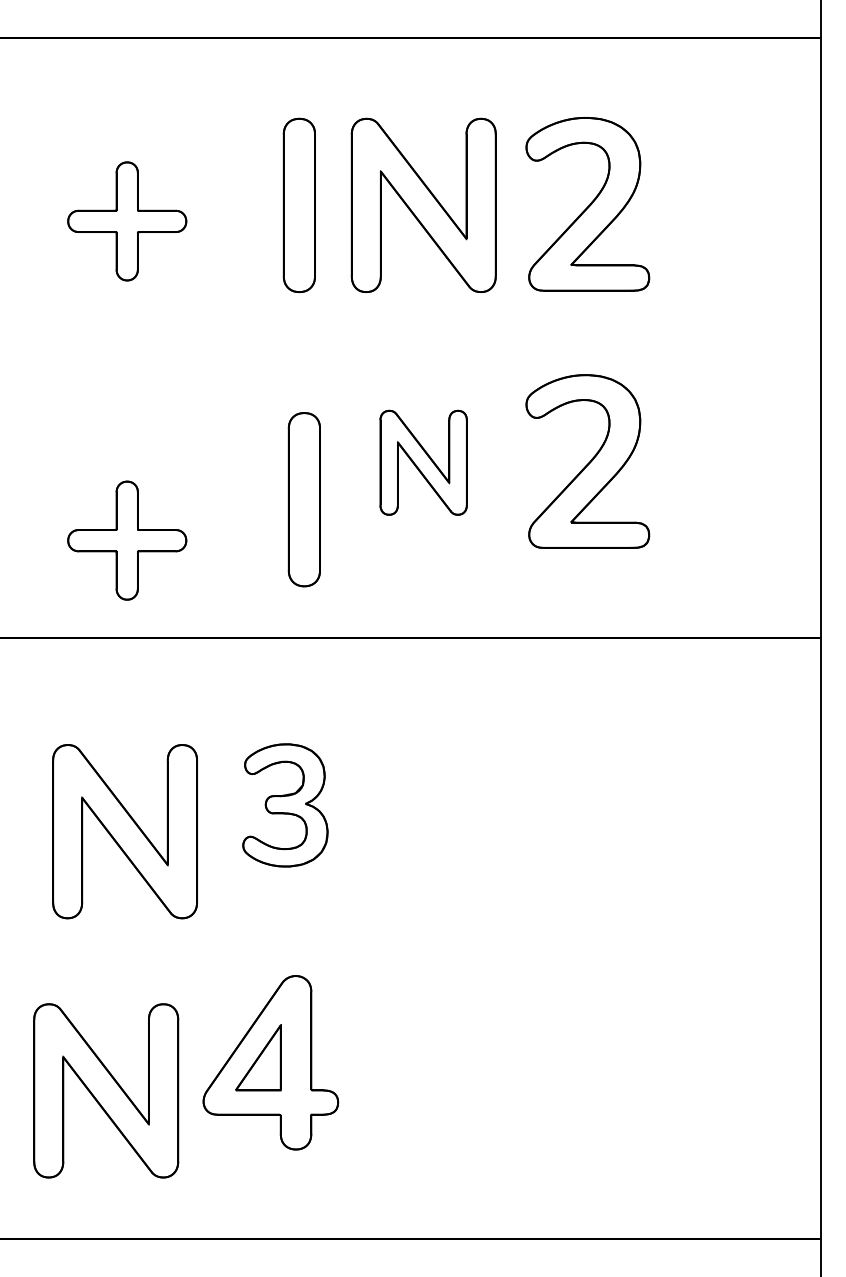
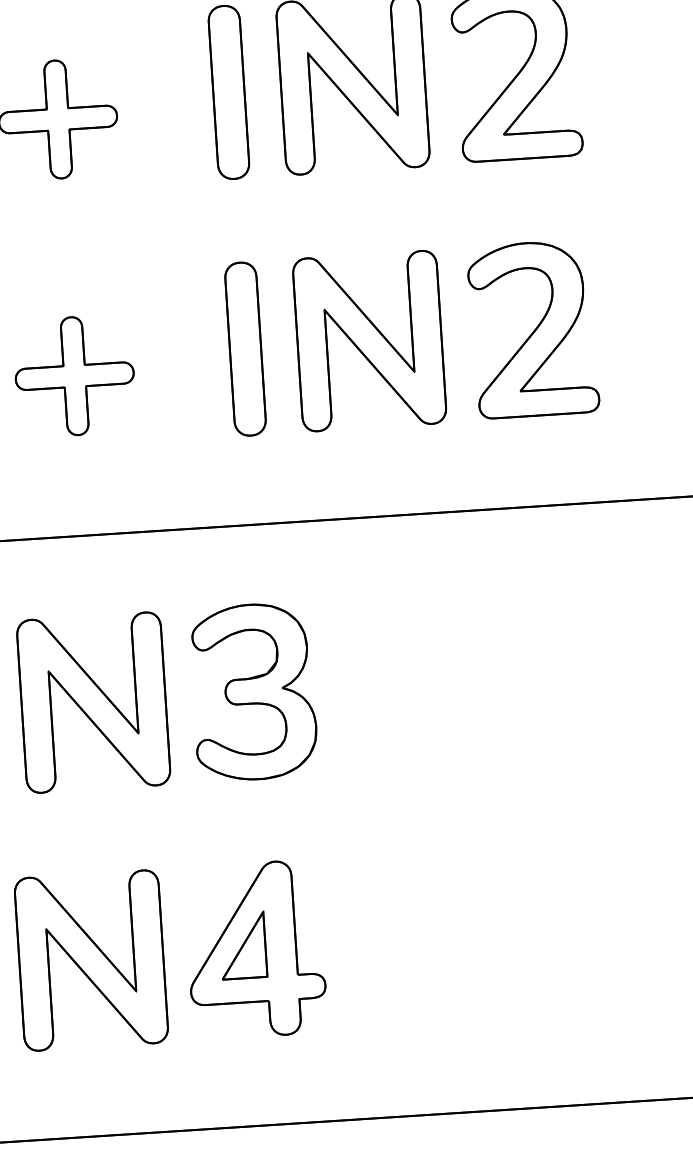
part: (423, 462) -> (369, 340), size x1.67
part: (303, 499) -> (244, 349), moved
part: (127, 540) -> (74, 376), moved
part: (285, 805) -> (253, 692), size x1.43
part: (124, 831) -> (93, 702), moved
part: (106, 1090) -> (91, 960), moved

